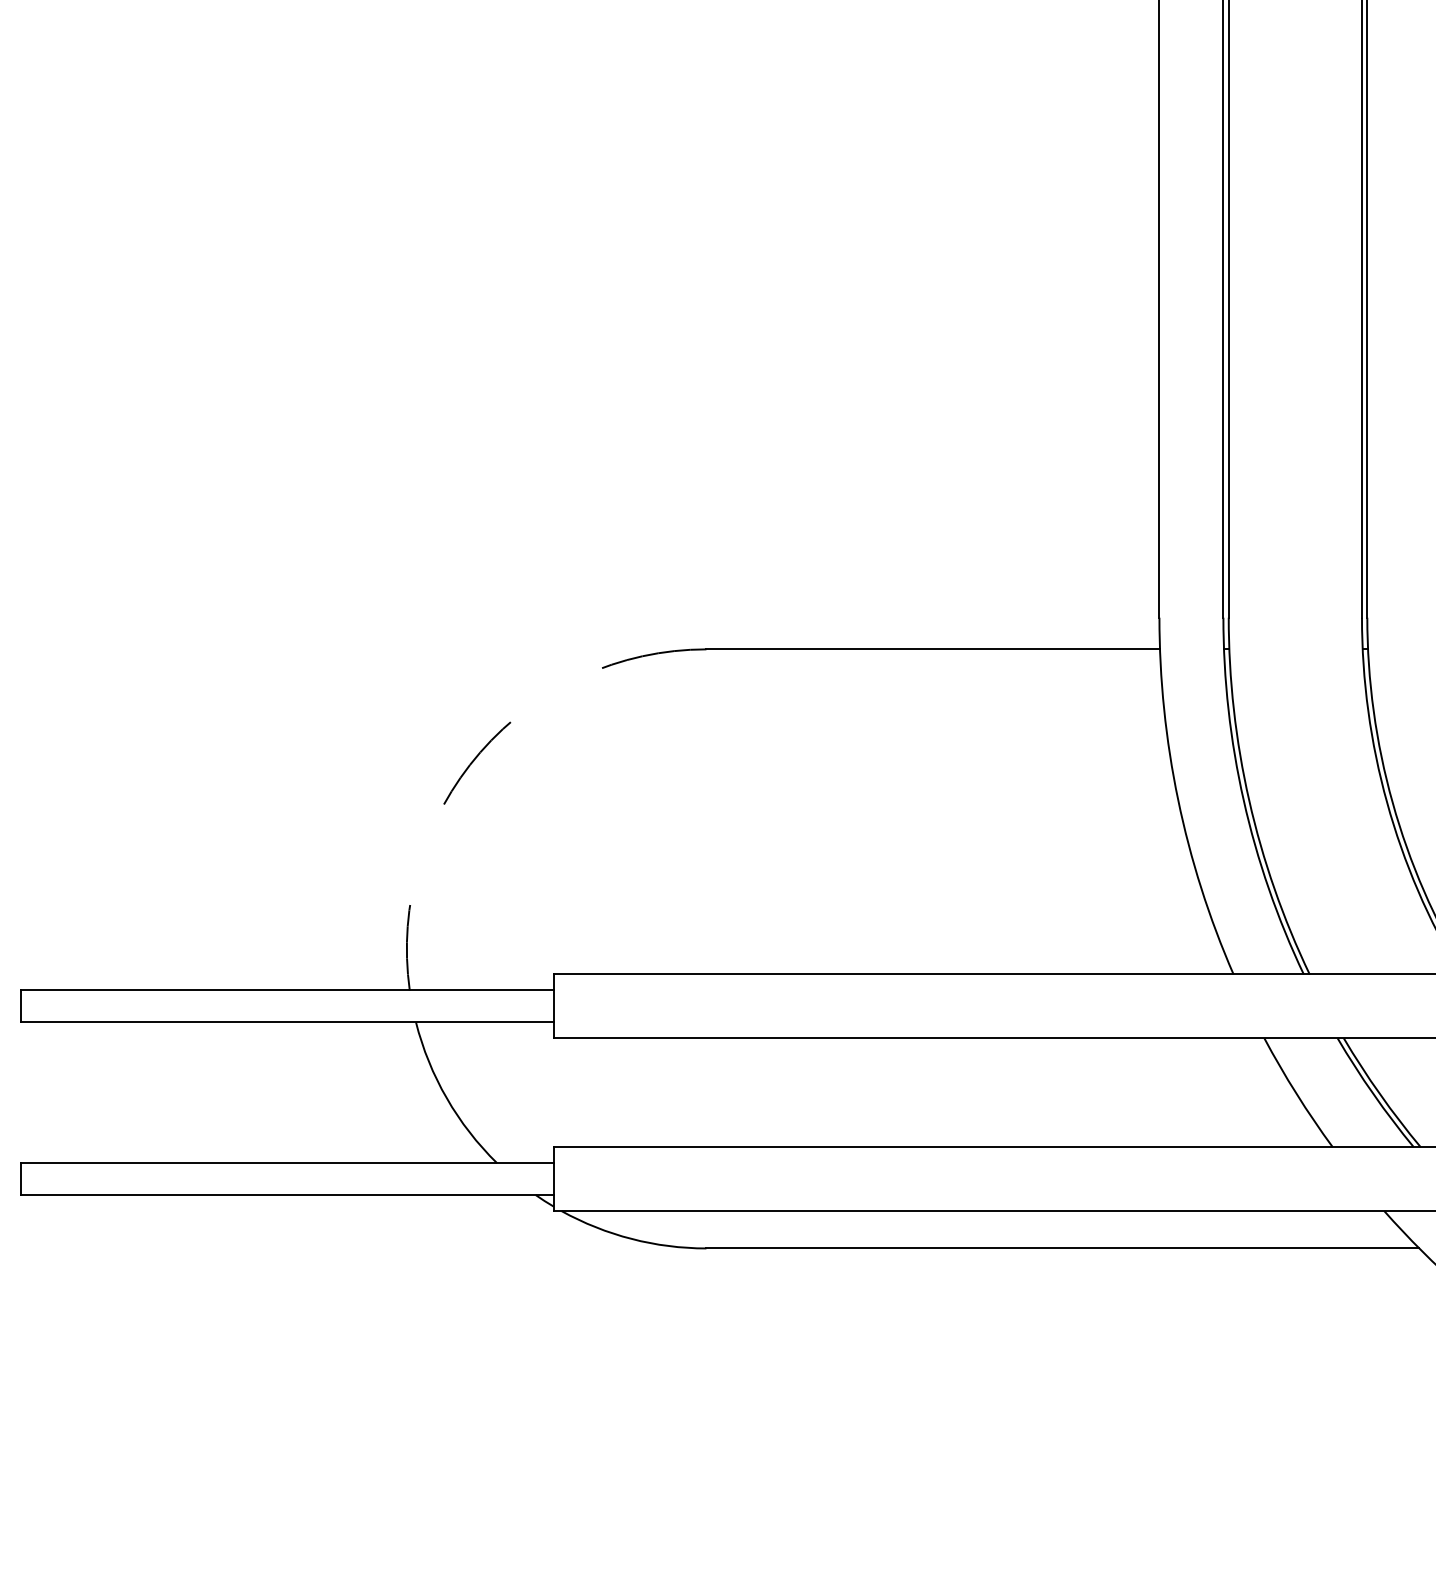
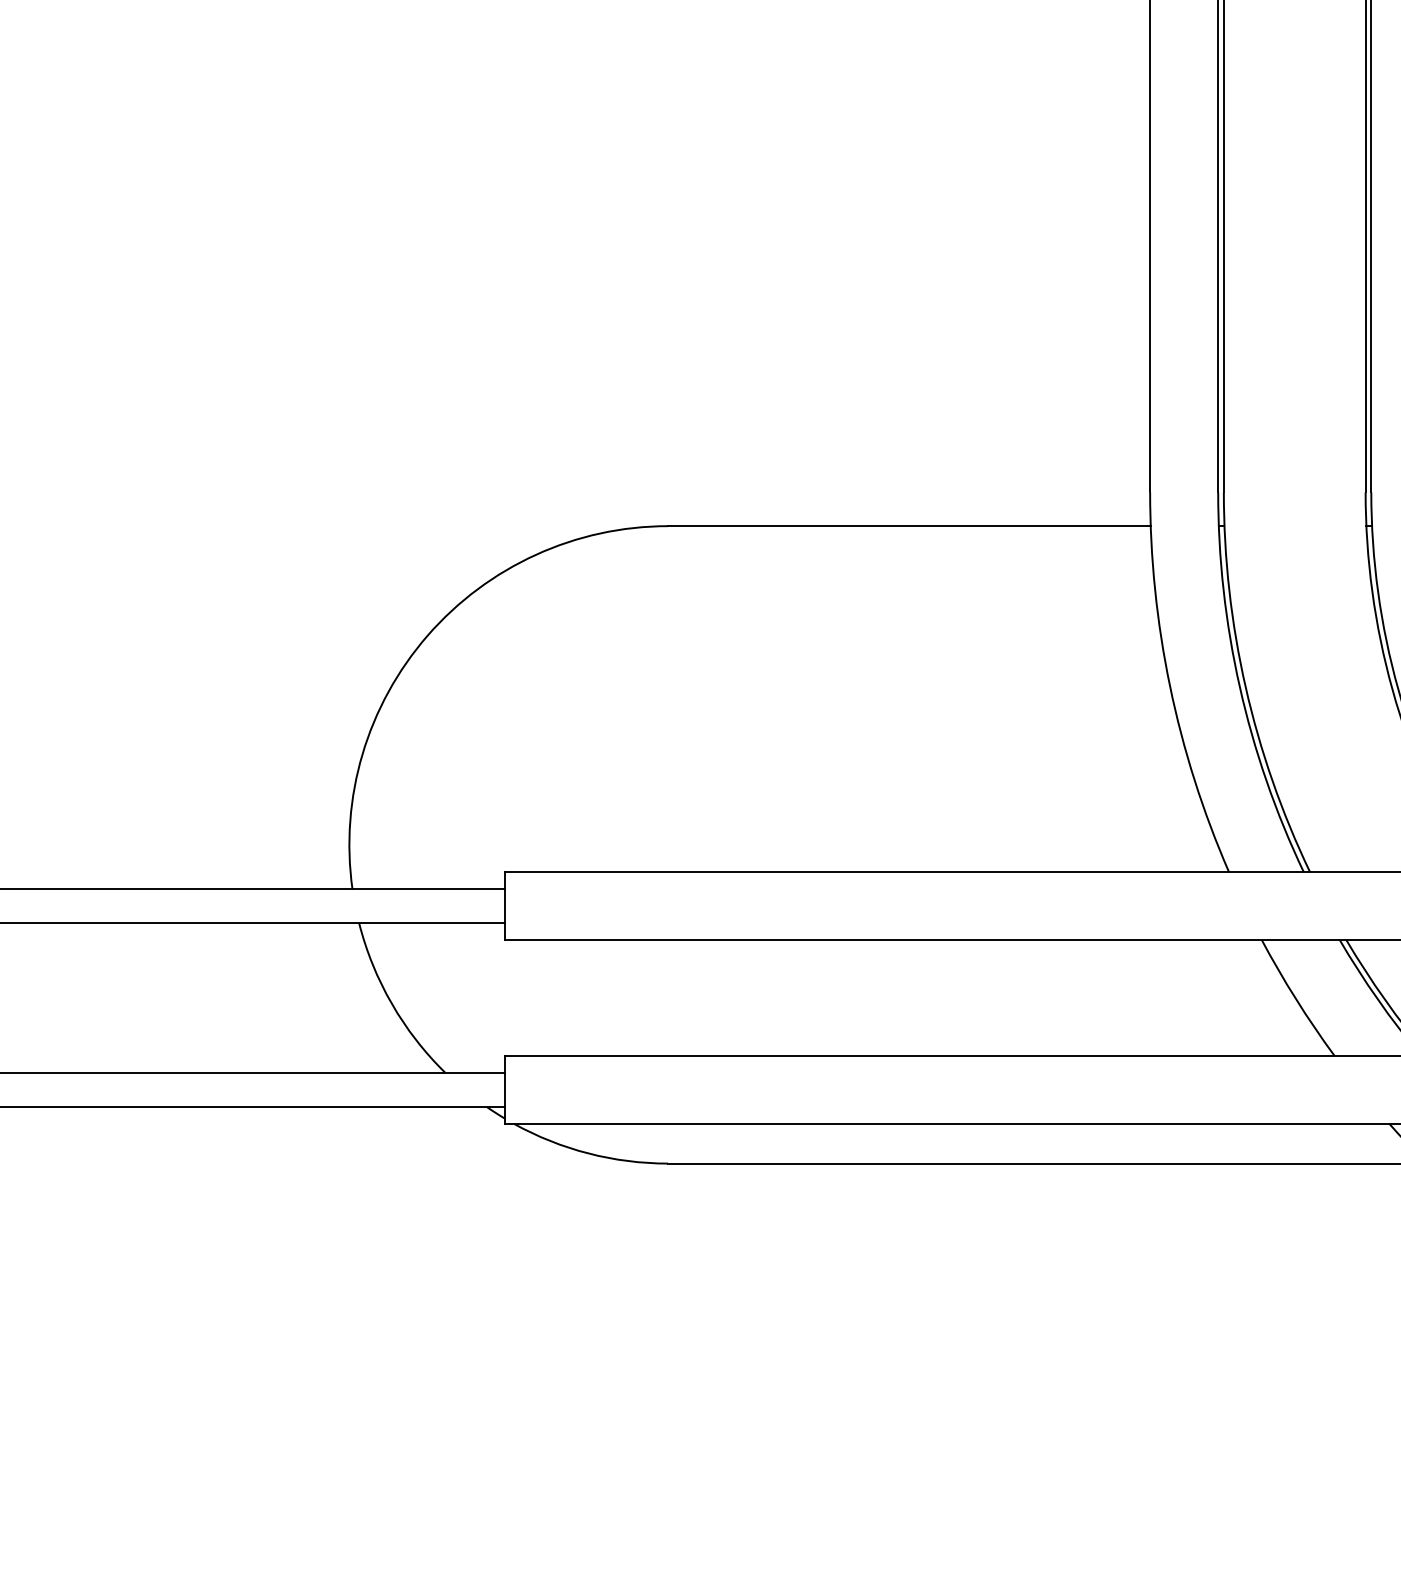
arc: (480, 752) -> (427, 635), dashed -> solid

